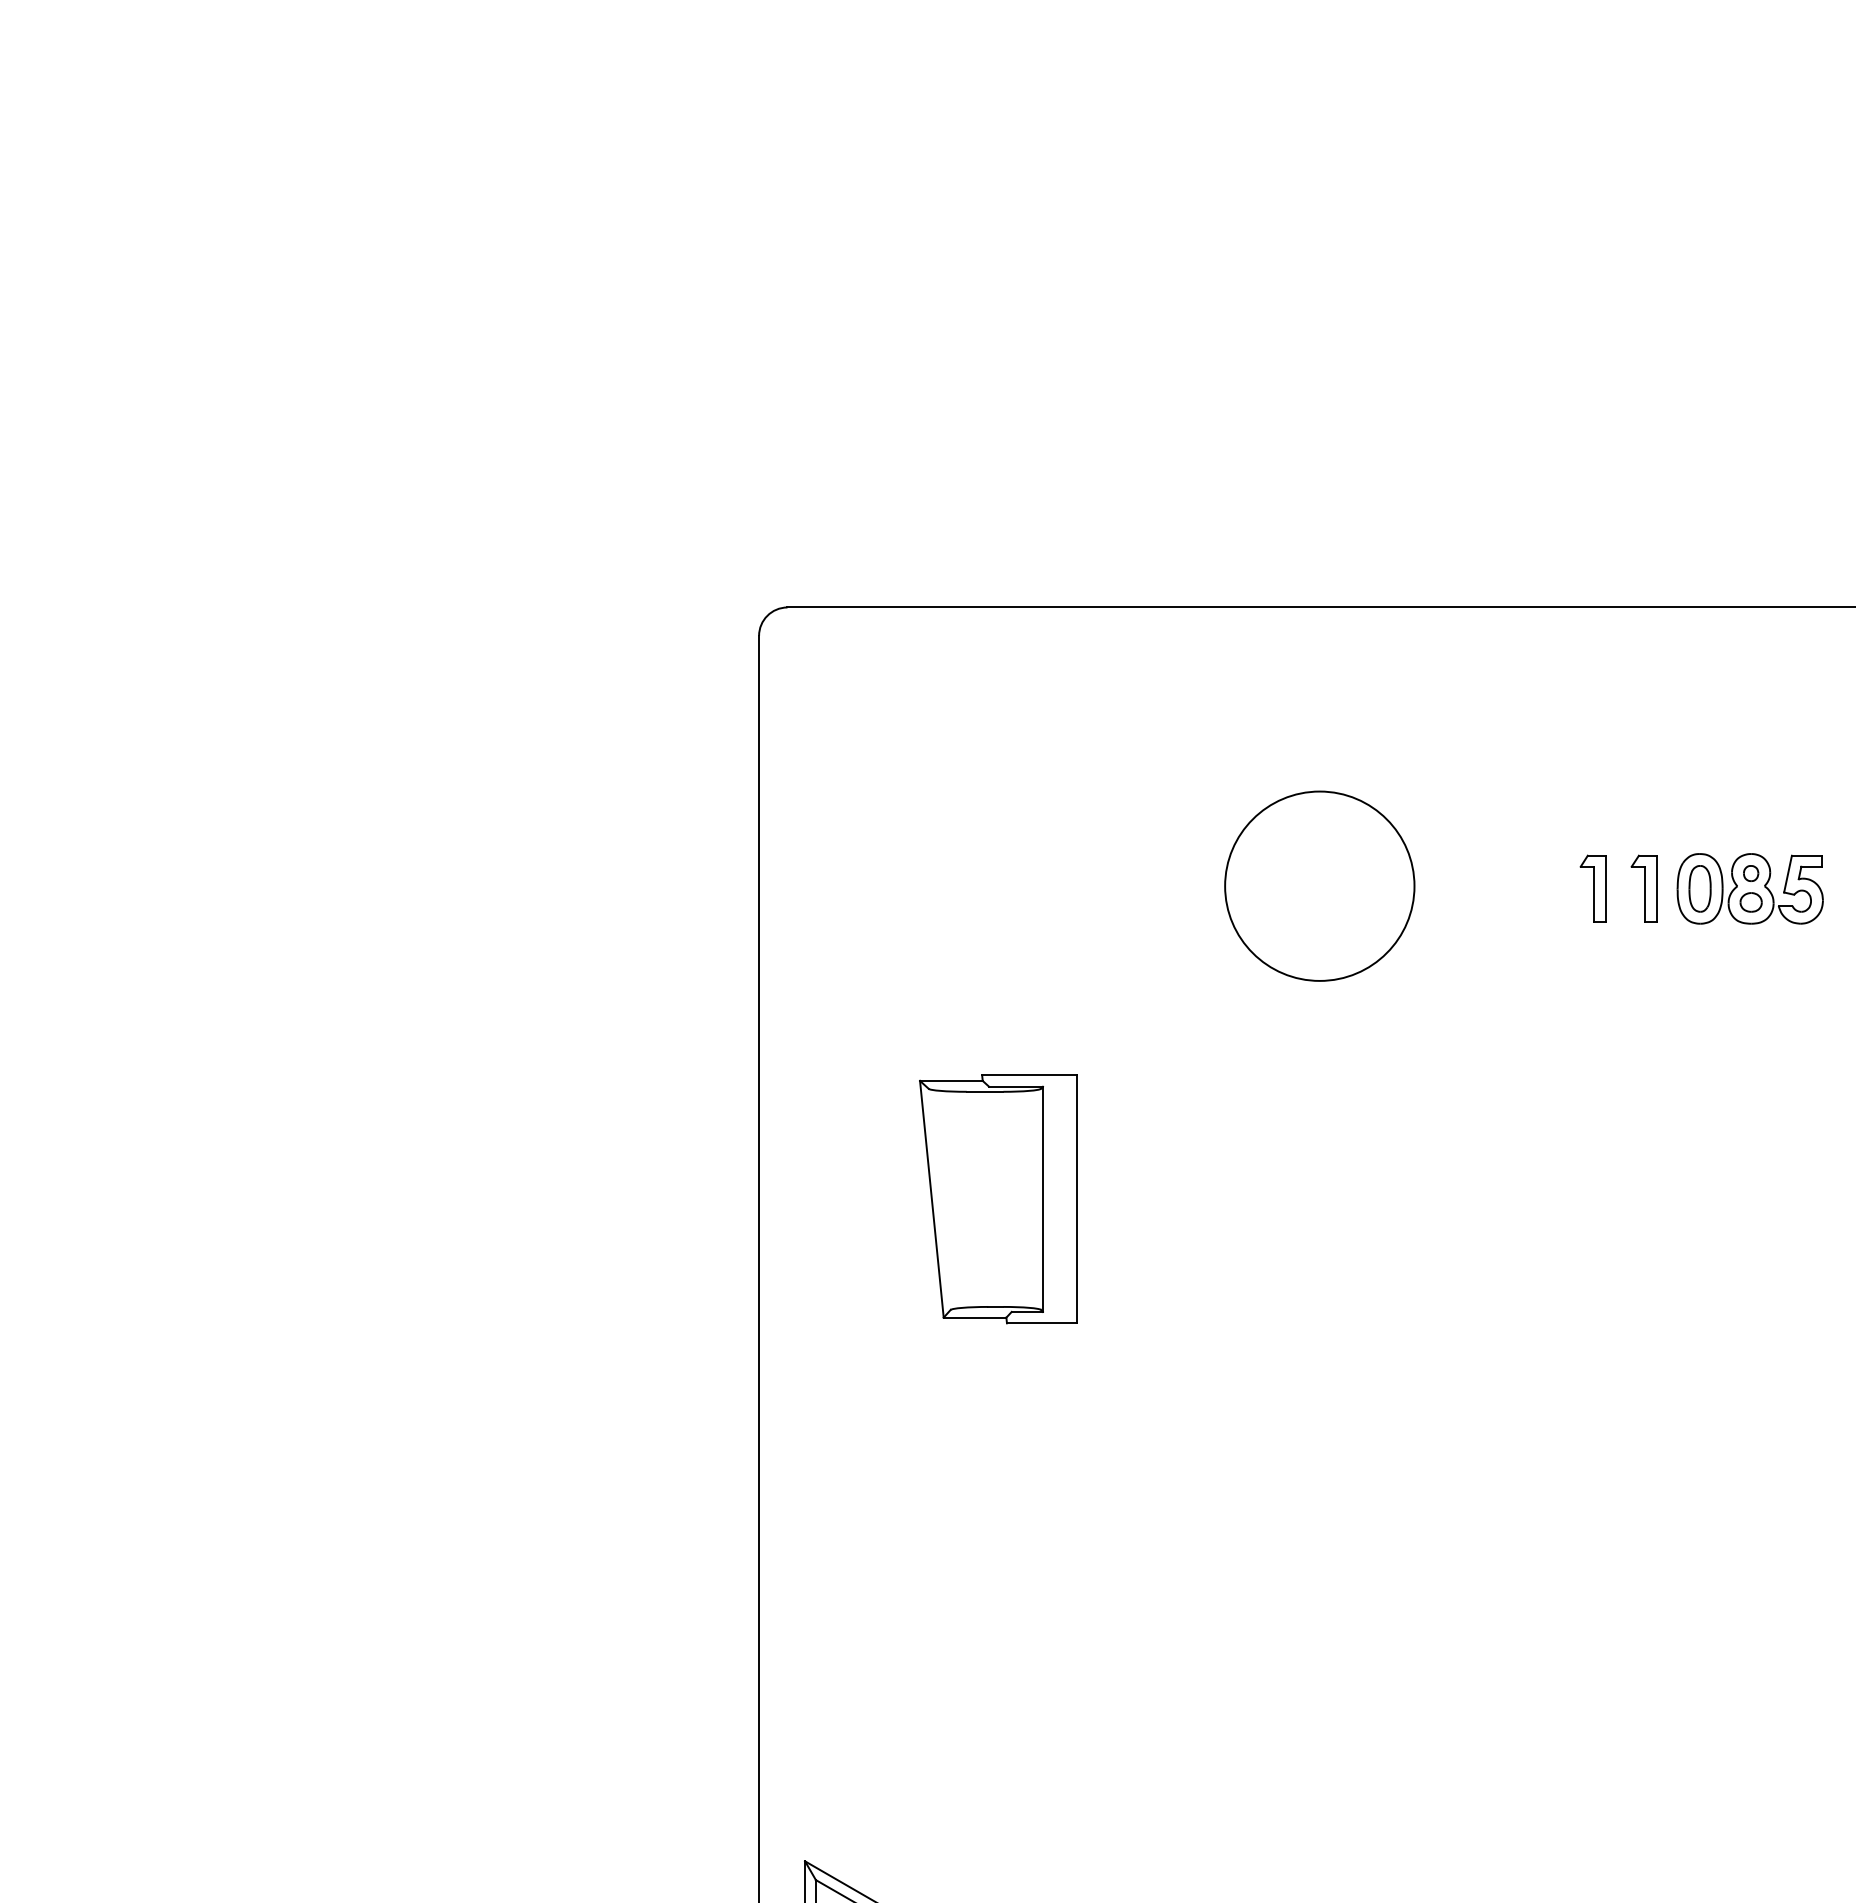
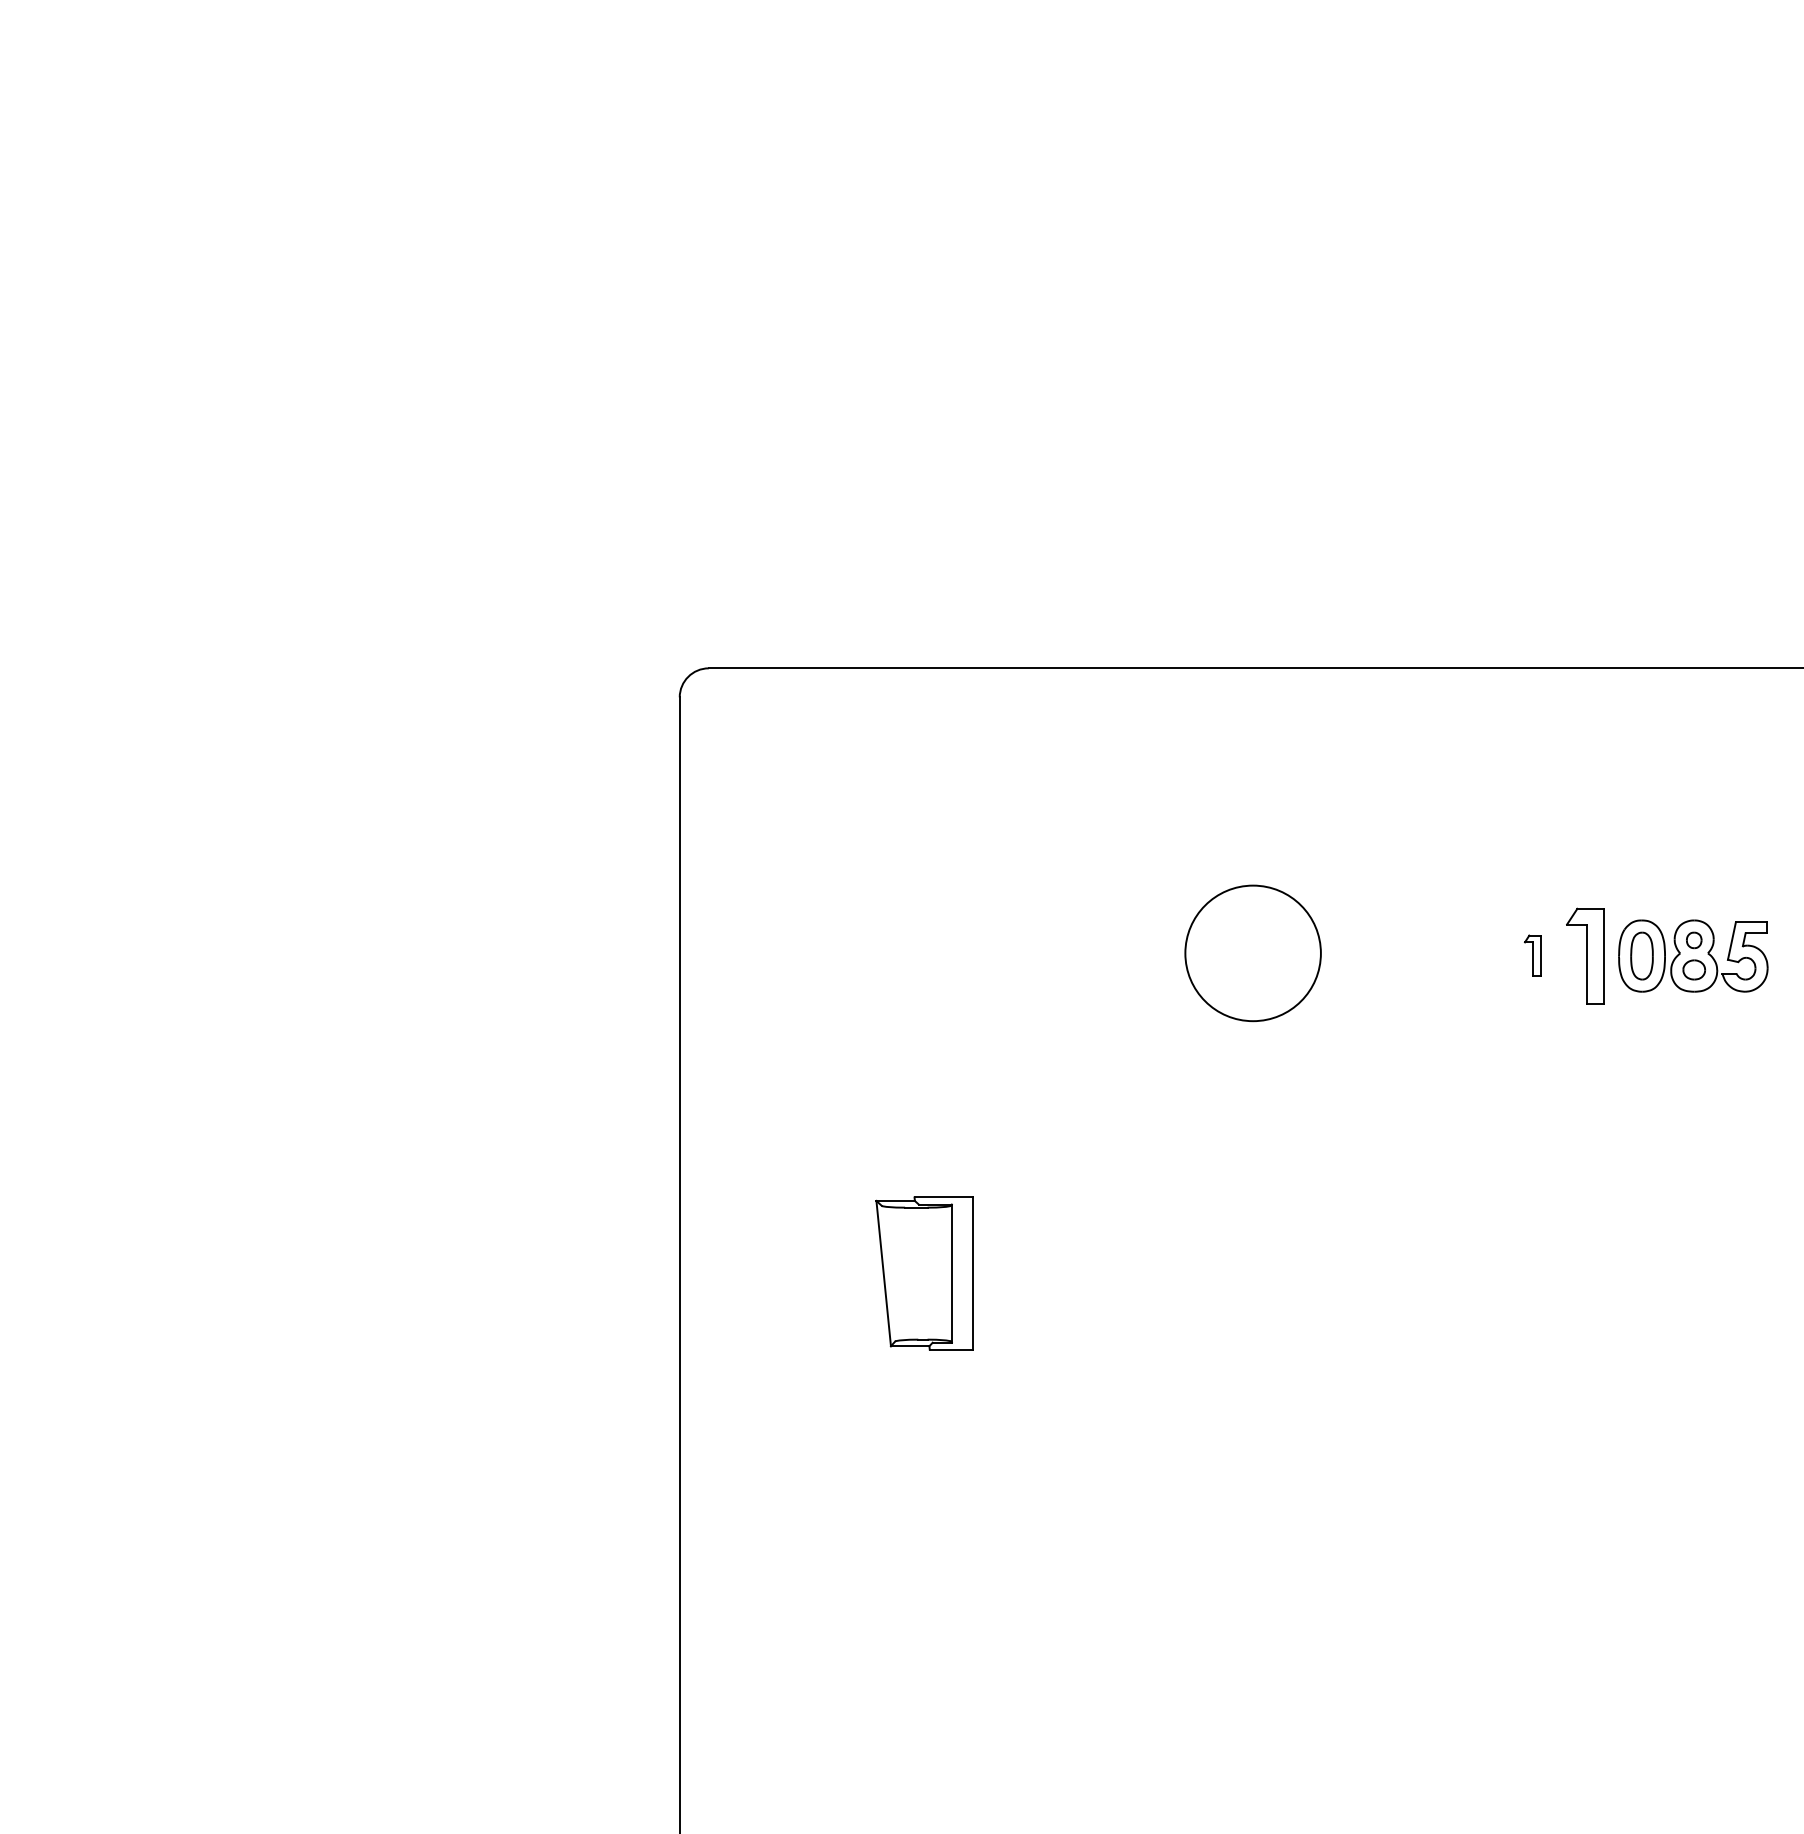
circle: (1319, 885) -> (1252, 952), size x0.7
part: (1592, 888) -> (1532, 955), size x0.6
part: (1643, 888) -> (1584, 955), size x1.4
part: (998, 1199) -> (924, 1273), size x0.6

